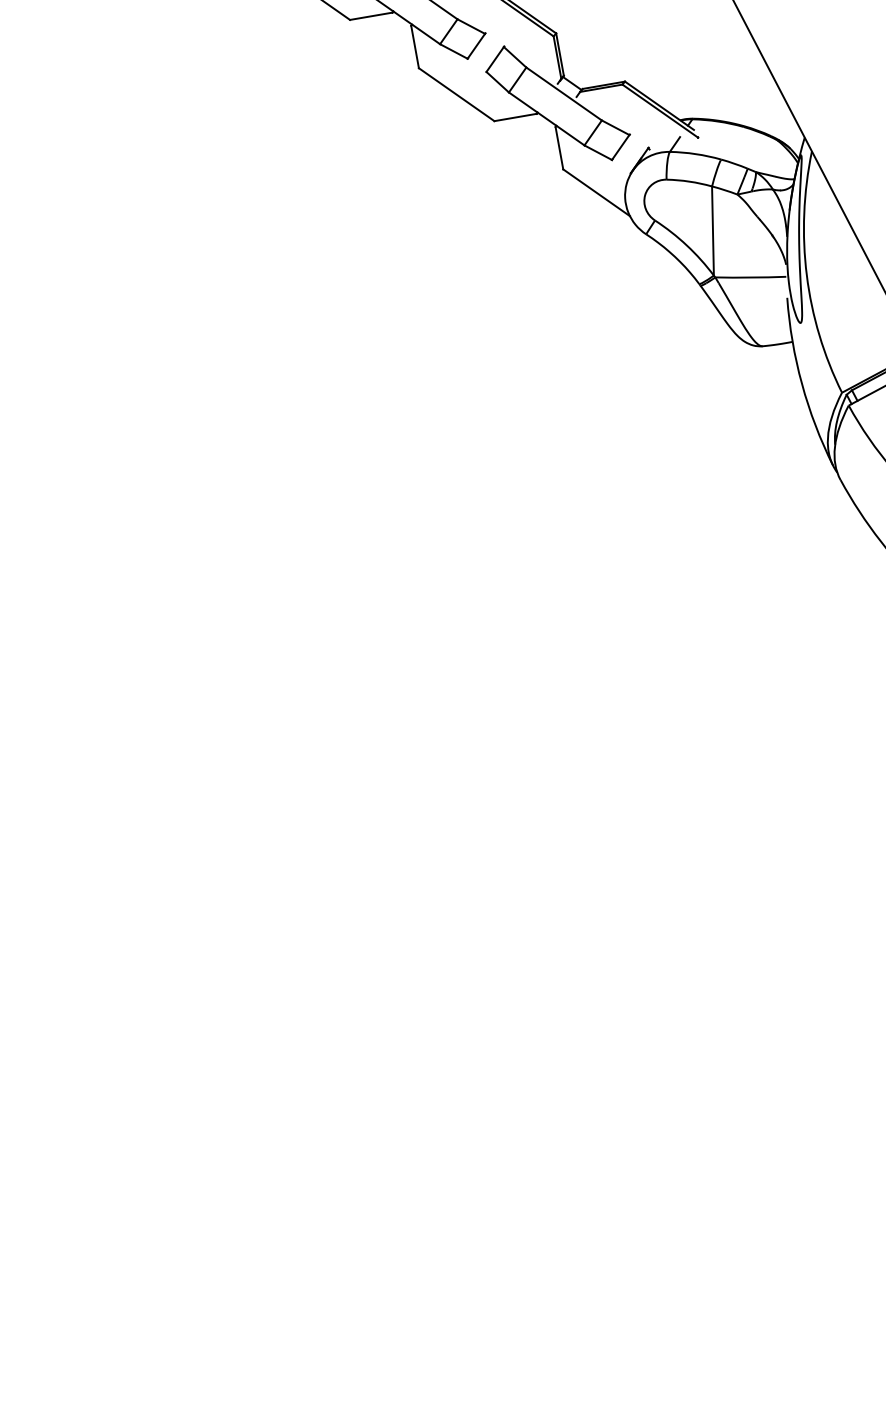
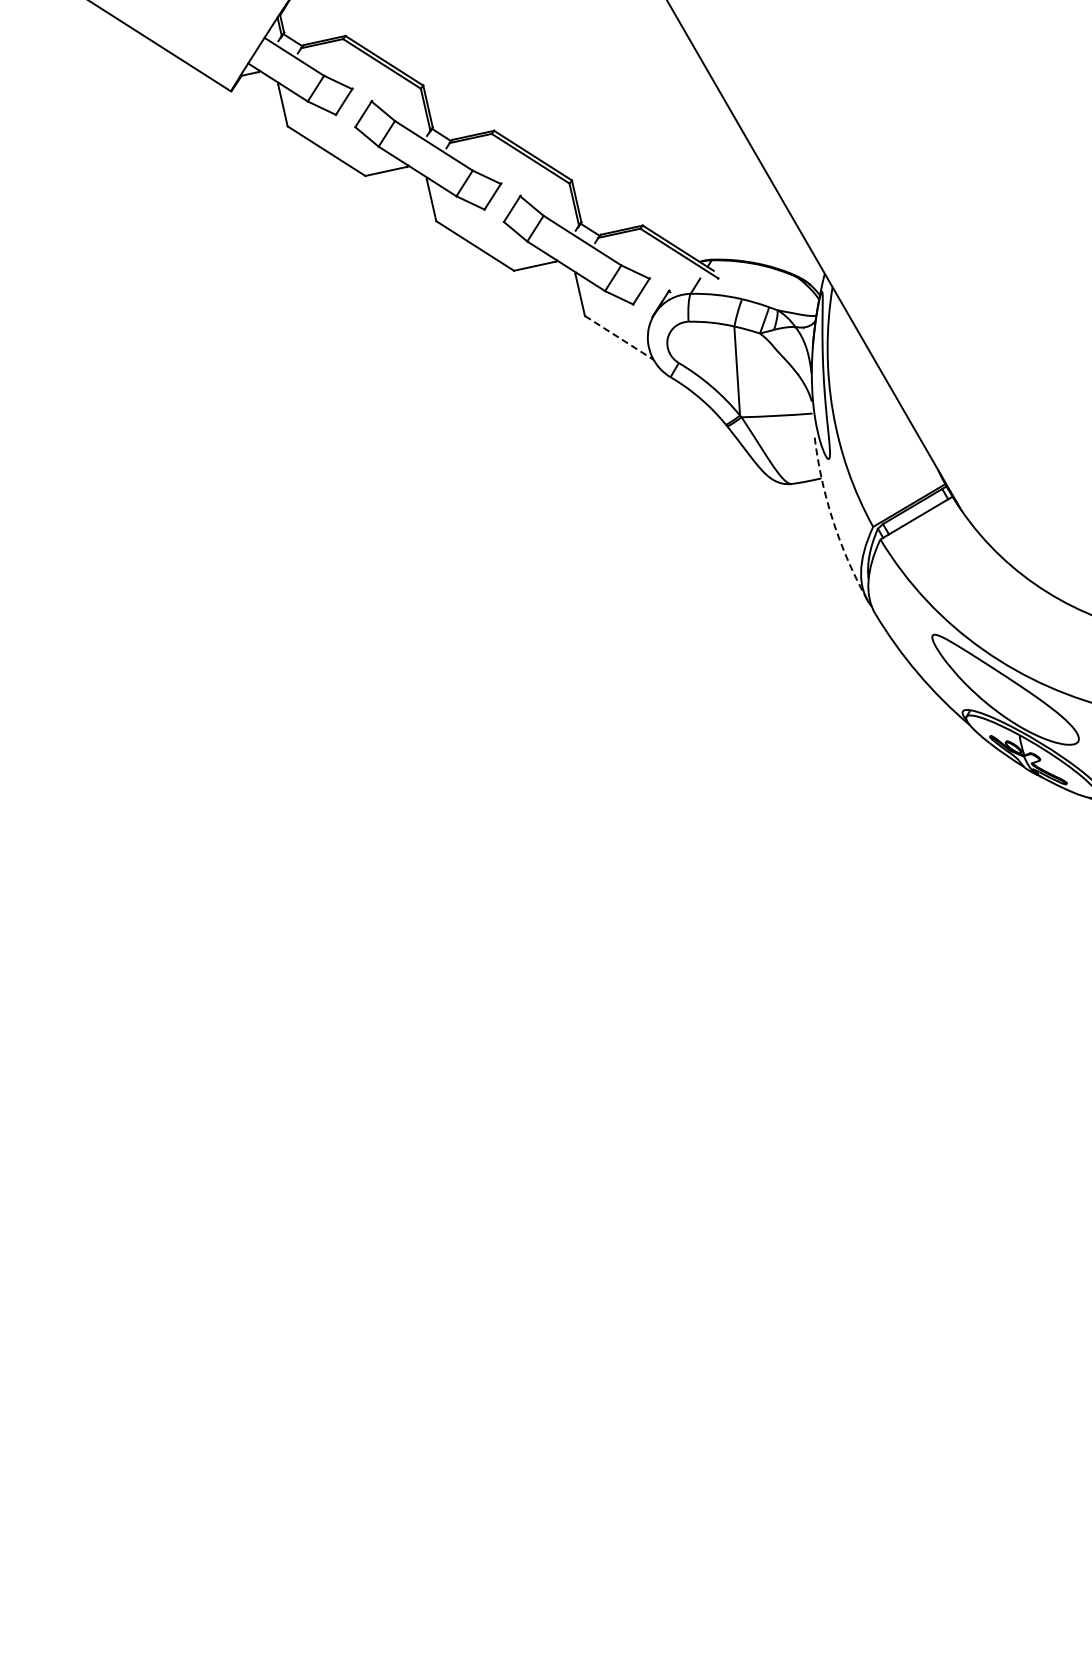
line: (596, 192) -> (619, 337), solid -> dashed
arc: (801, 383) -> (832, 519), solid -> dashed

